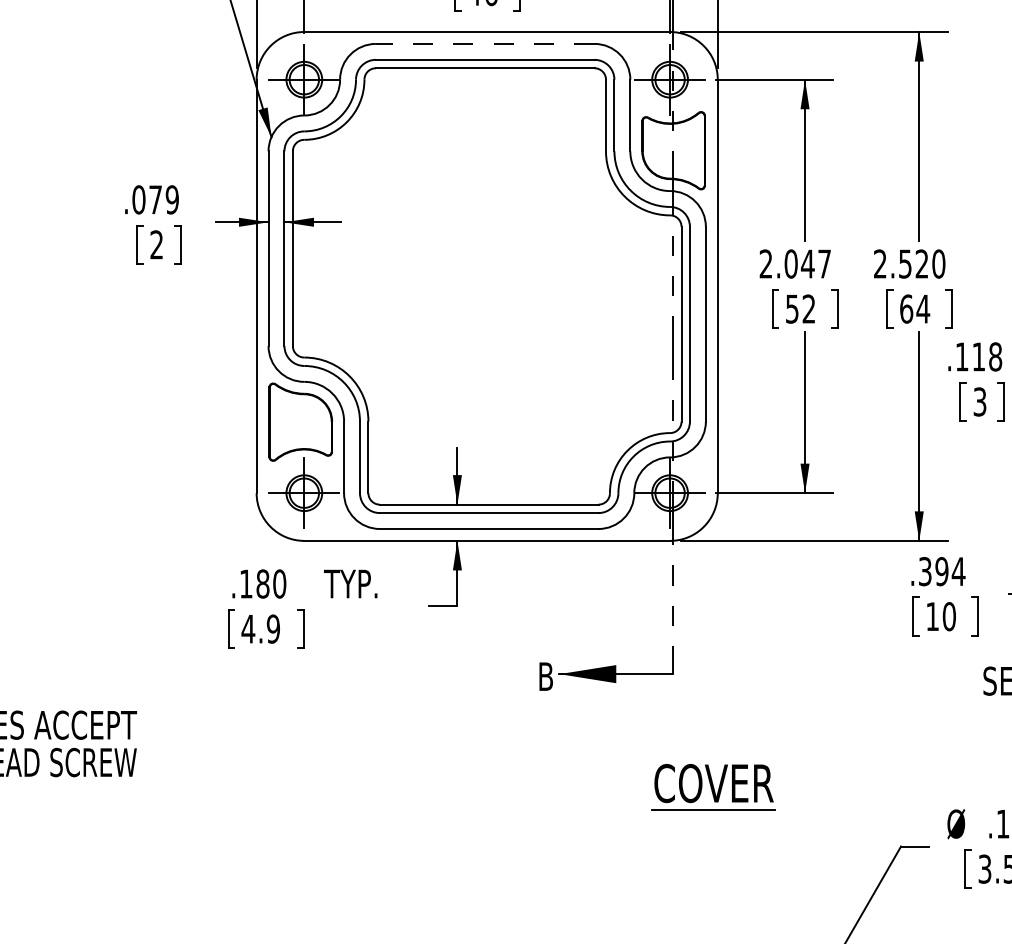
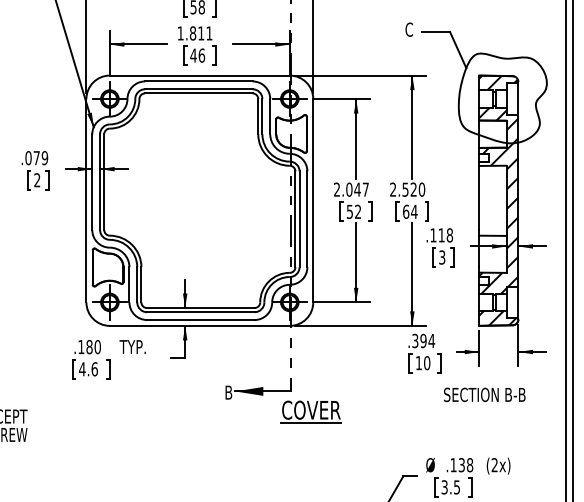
line: (484, 44) -> (198, 81), dashed -> solid
text: (273, 629) -> (94, 369), 4.9 -> 4.6
part: (712, 786) -> (310, 411), moved

